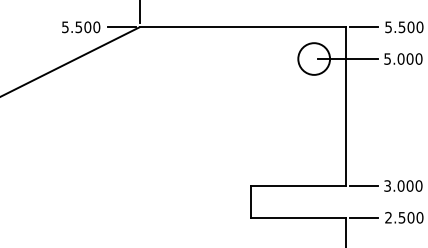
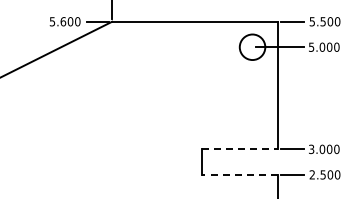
text: (79, 26) -> (63, 21), 5.500 -> 5.600
line: (299, 186) -> (240, 149), solid -> dashed
line: (297, 217) -> (239, 174), solid -> dashed

